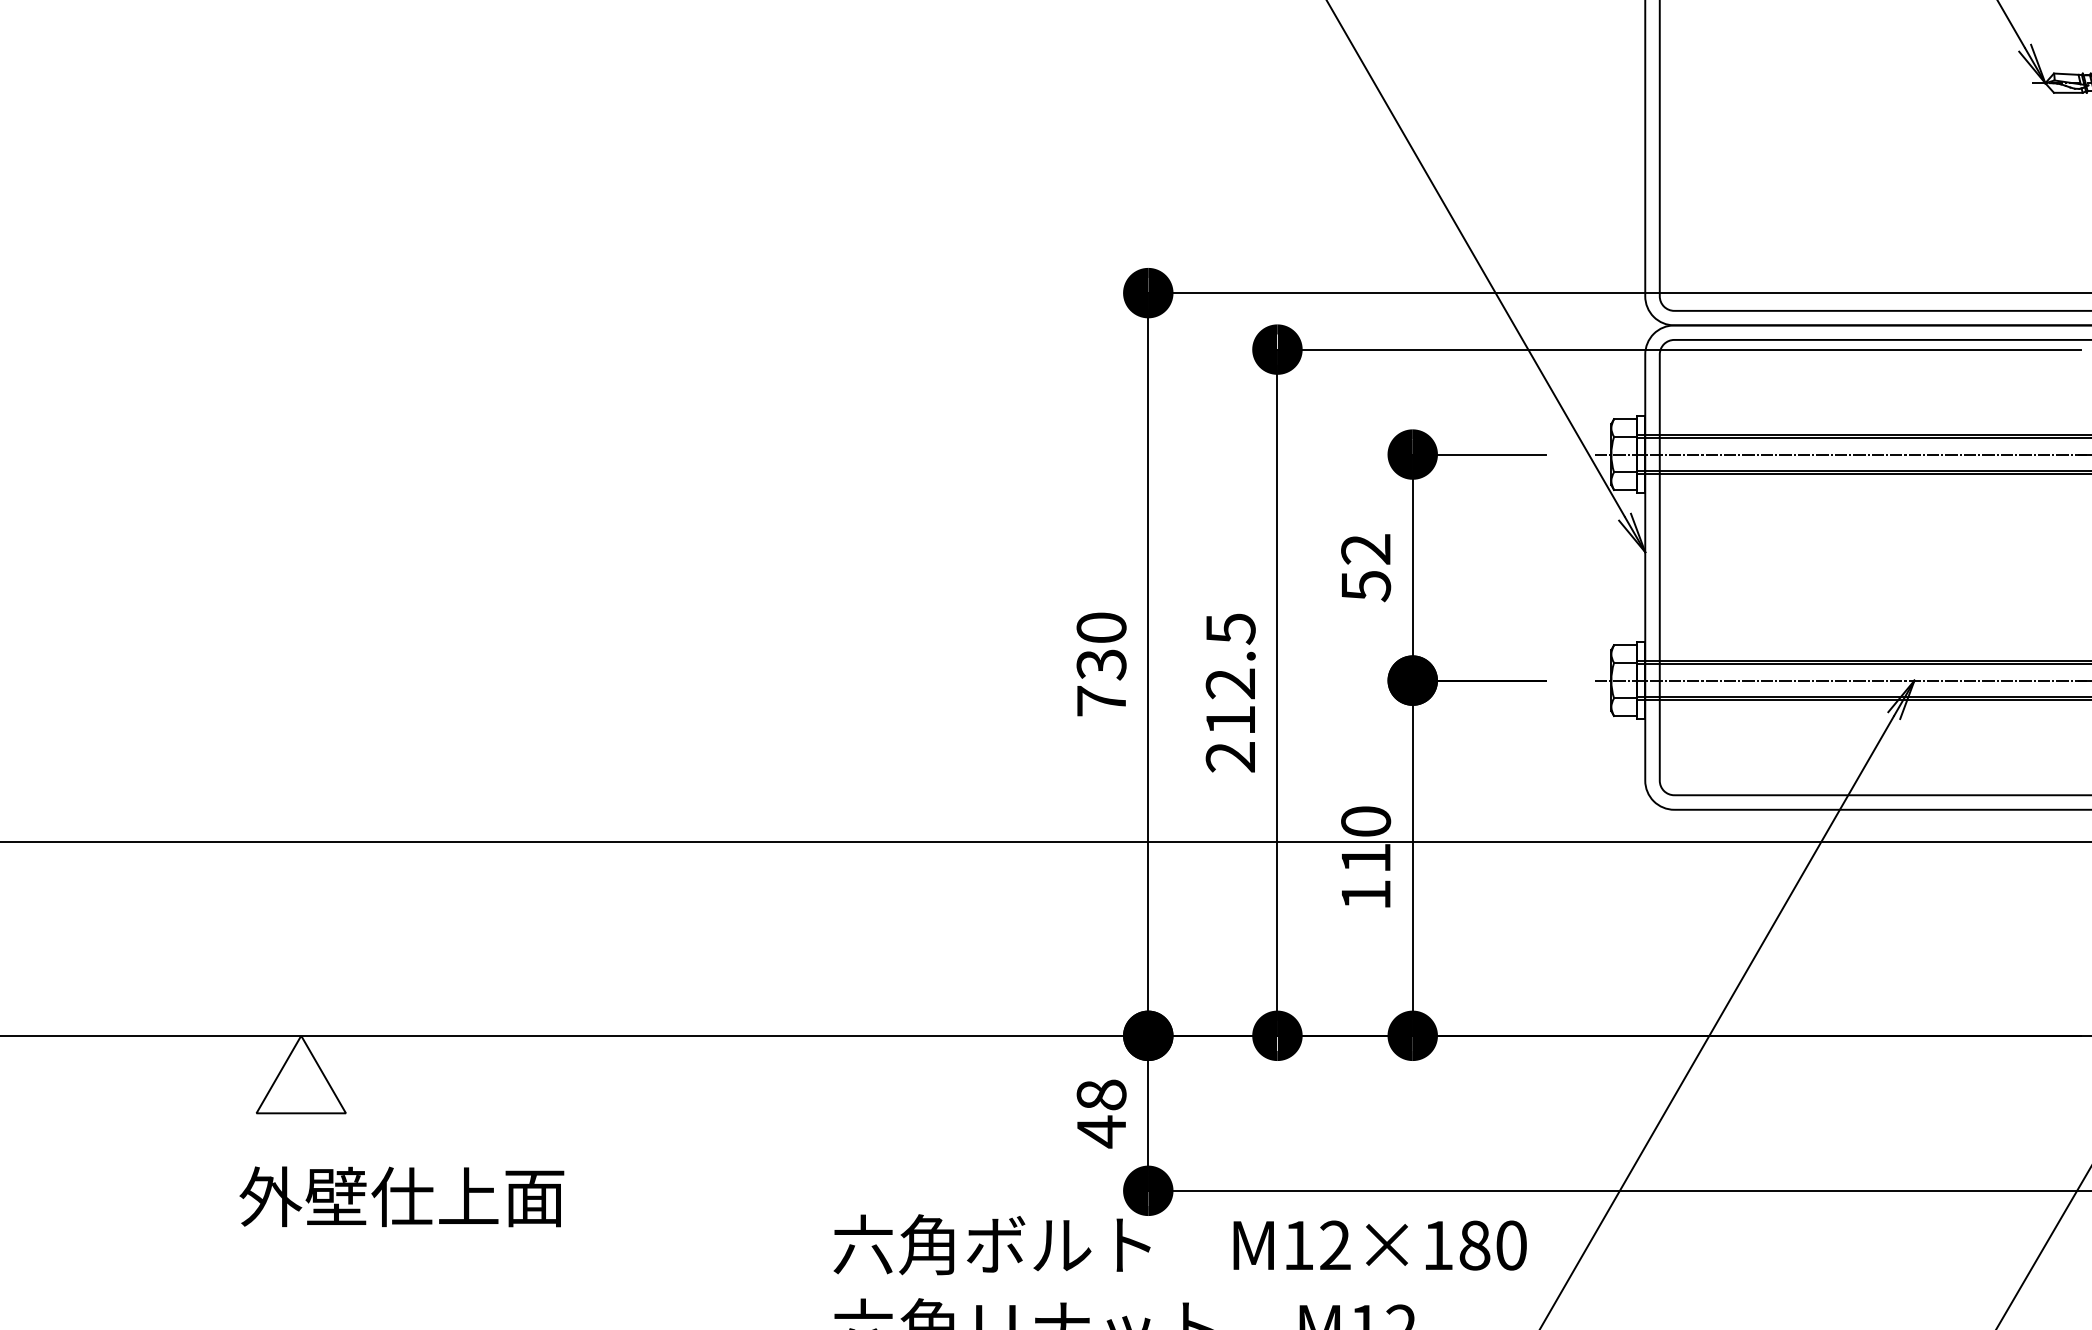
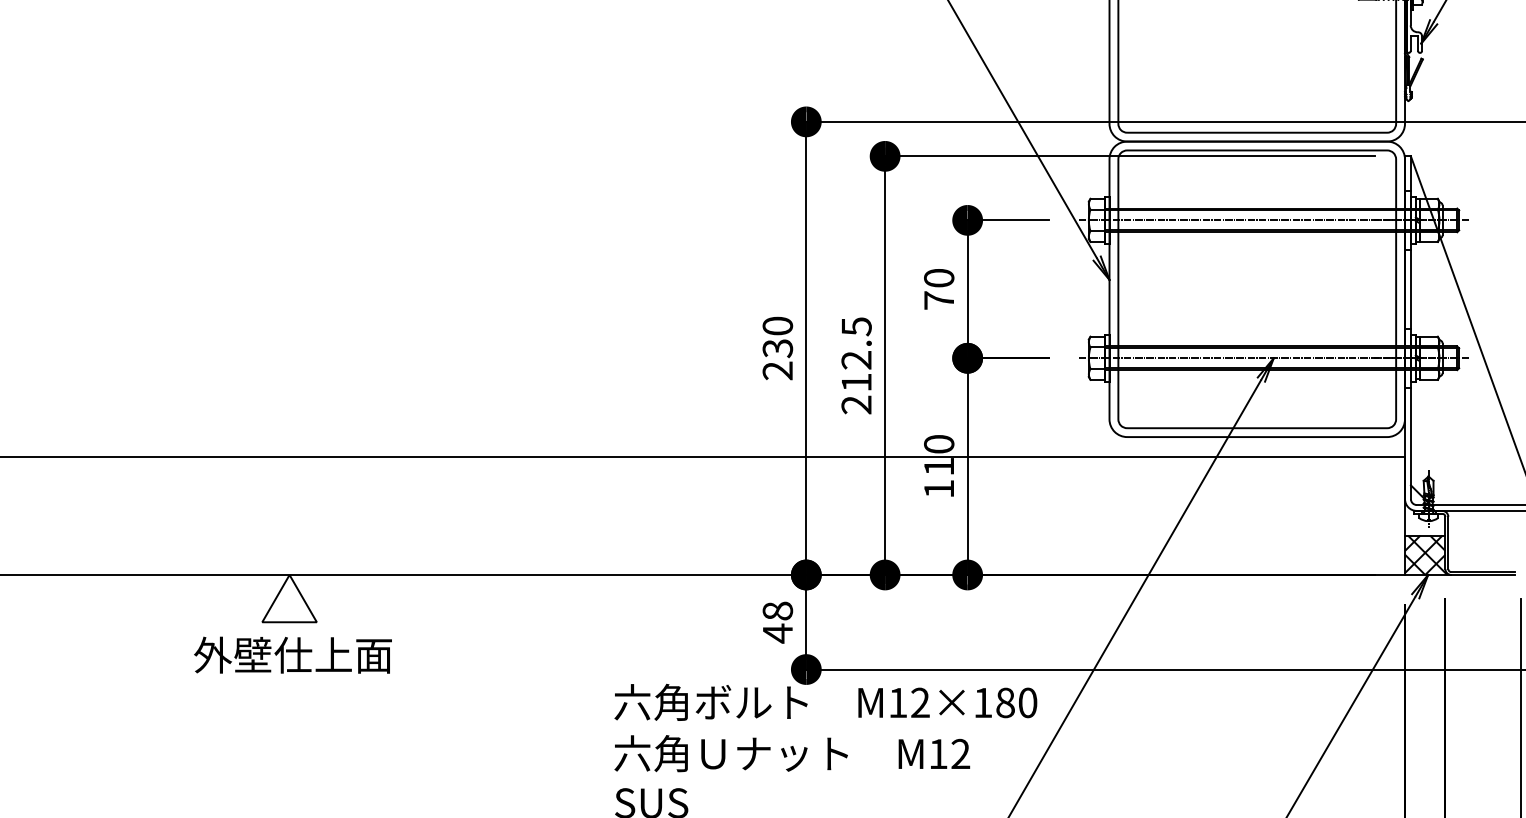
text: (1366, 567) -> (939, 289), 52 -> 70
text: (1101, 700) -> (777, 370), 730 -> 230
text: (401, 1195) -> (292, 654), moved

